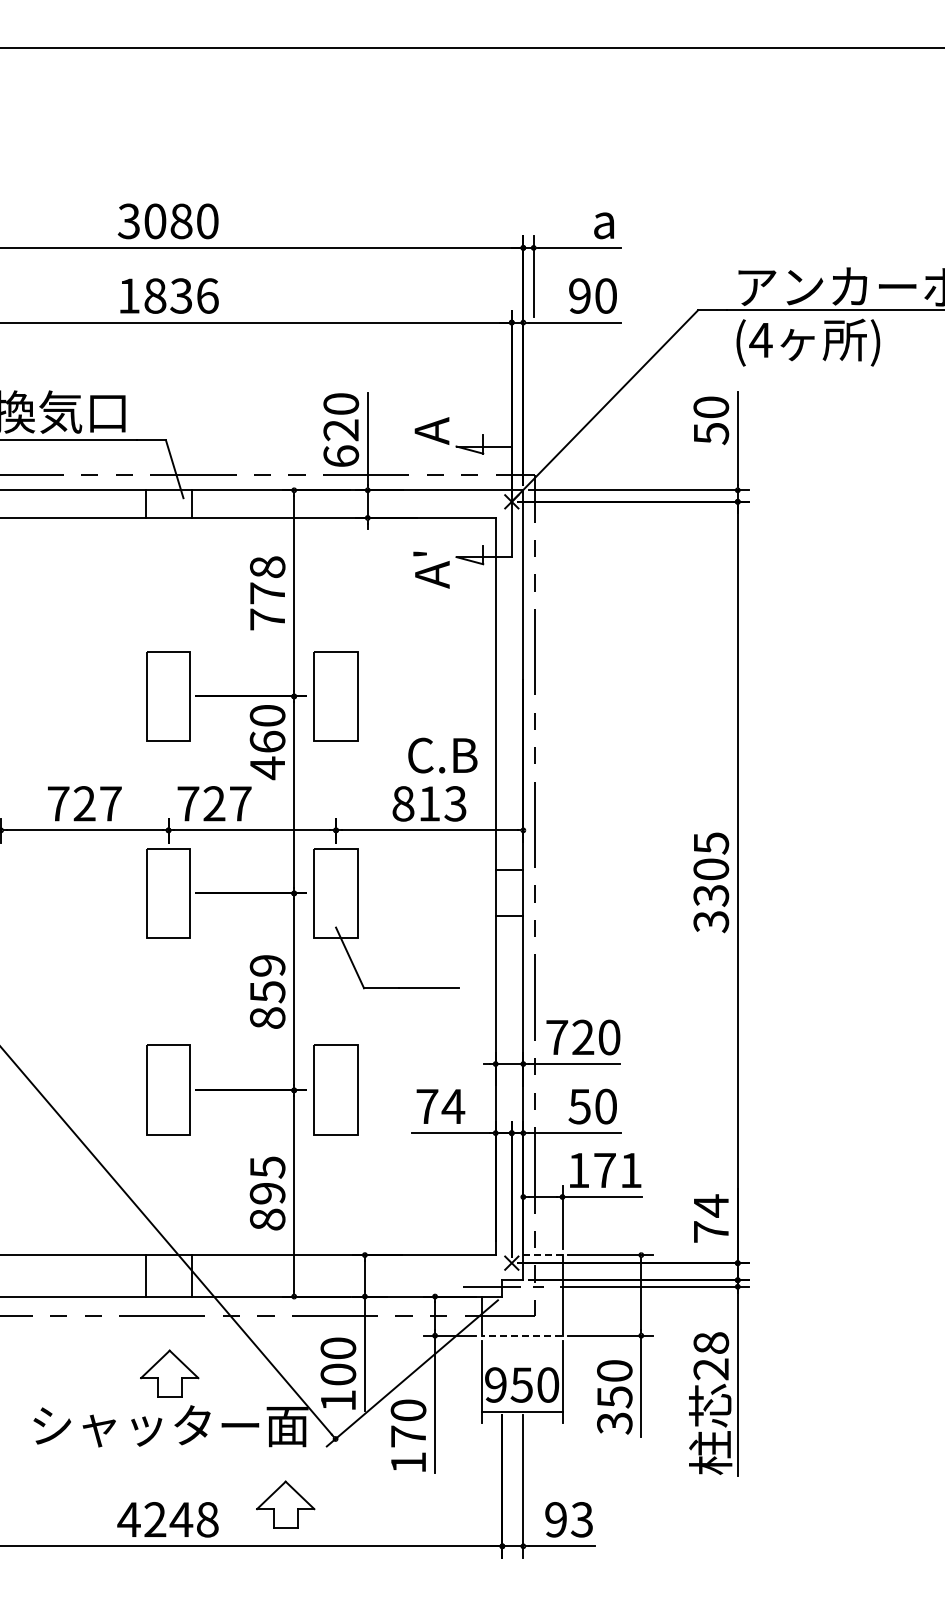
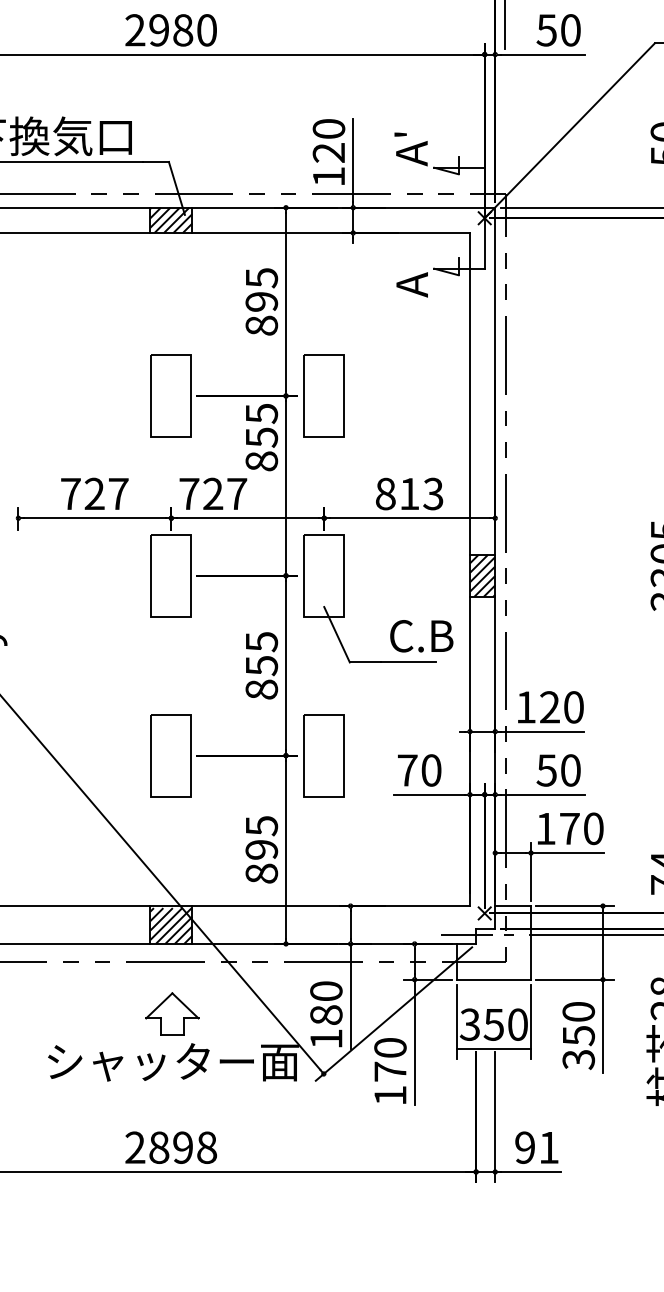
text: (168, 295) -> (171, 29), 1836 -> 2980
text: (579, 295) -> (546, 29), 90 -> 50
text: (419, 410) -> (400, 134), A -> A'
text: (341, 455) -> (329, 175), 620 -> 120
hatch: (168, 503) -> (171, 219), added
text: (419, 553) -> (400, 265), A' -> A
text: (267, 593) -> (261, 301), 778 -> 895
text: (267, 742) -> (261, 438), 460 -> 855
text: (442, 755) -> (421, 636), moved
hatch: (509, 893) -> (482, 575), added
text: (267, 966) -> (261, 642), 859 -> 855
text: (557, 1037) -> (526, 707), 720 -> 120
text: (453, 1106) -> (431, 770), 74 -> 70
text: (630, 1170) -> (593, 828), 171 -> 170
line: (542, 1255) -> (512, 906), dashed -> solid
hatch: (168, 1276) -> (171, 925), added
line: (521, 1335) -> (493, 979), dashed -> solid
text: (338, 1374) -> (326, 1015), 100 -> 180
text: (495, 1384) -> (469, 1024), 950 -> 350
part: (285, 1504) -> (278, 1133), removed
text: (155, 1519) -> (159, 1147), 4248 -> 2898
text: (581, 1519) -> (548, 1147), 93 -> 91

